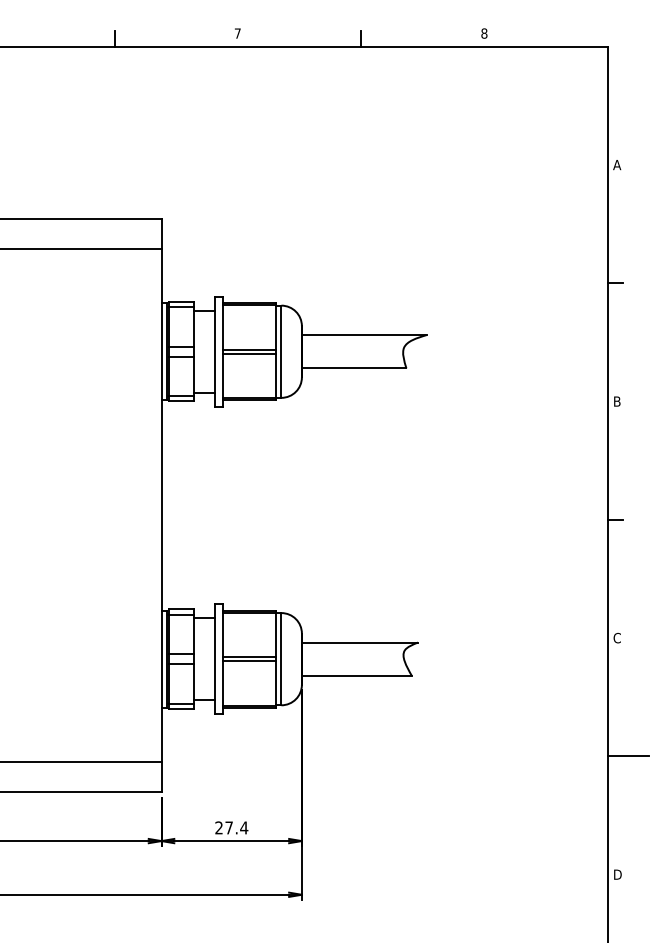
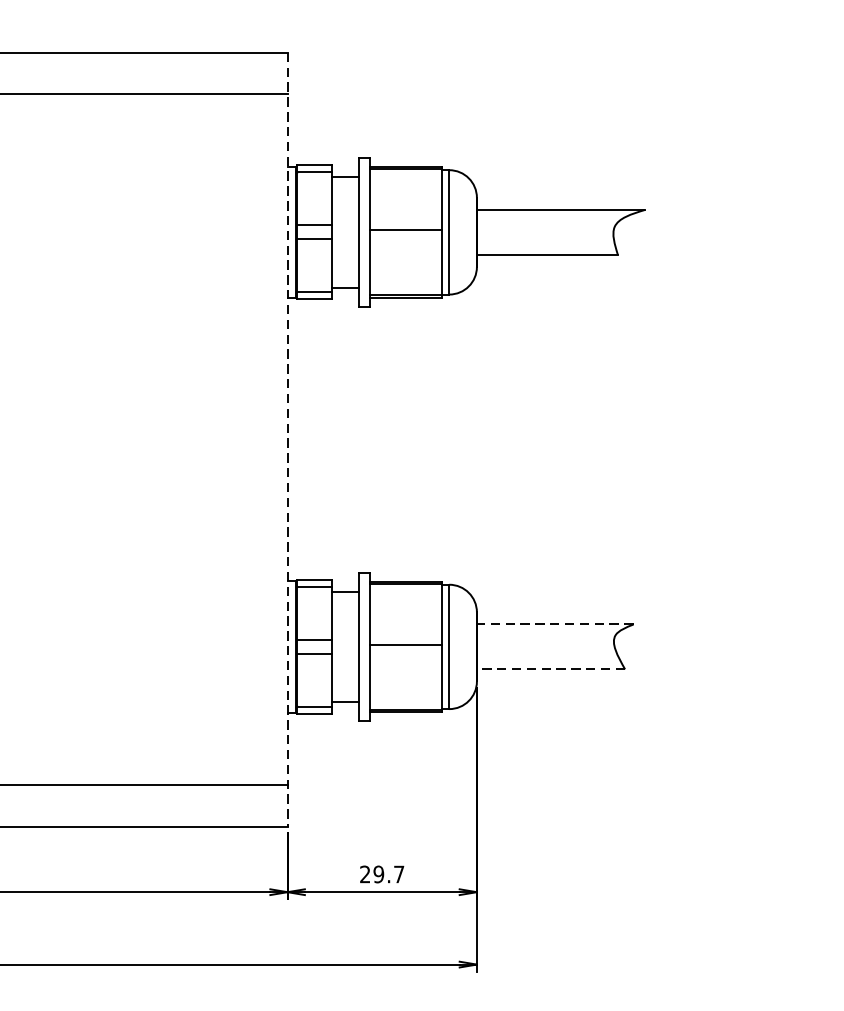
line: (249, 353) -> (406, 234), removed
line: (161, 505) -> (287, 439), solid -> dashed
line: (359, 642) -> (554, 624), solid -> dashed
line: (249, 660) -> (406, 648), removed
line: (356, 675) -> (550, 668), solid -> dashed
text: (236, 827) -> (388, 873), 27.4 -> 29.7

